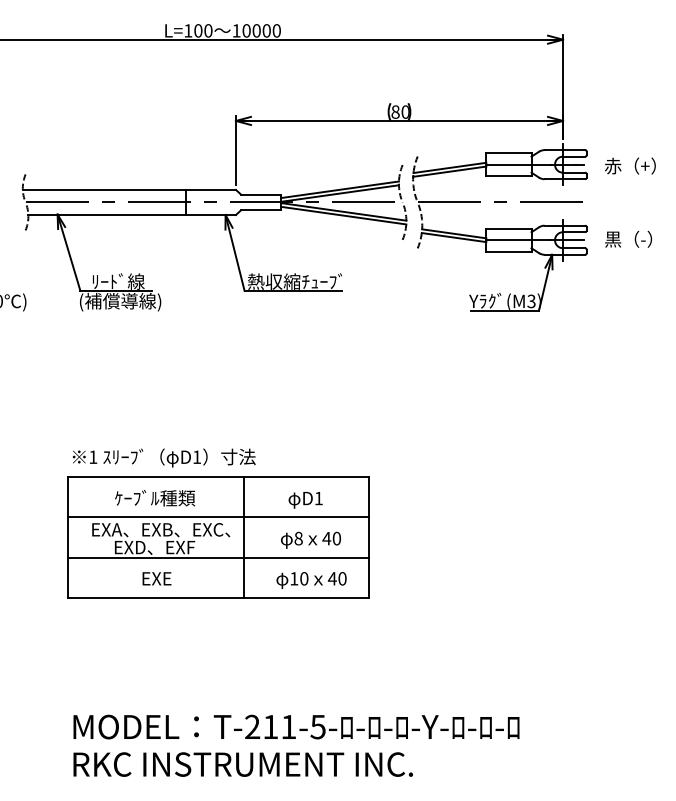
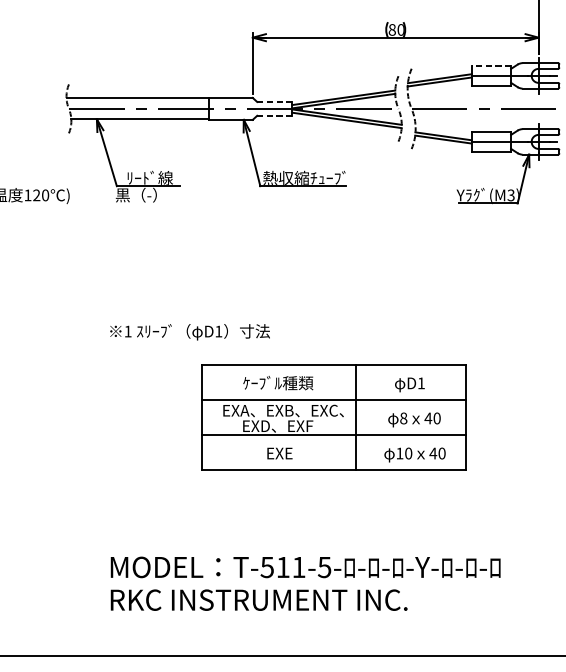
line: (508, 153) -> (491, 66), solid -> dashed
line: (260, 194) -> (274, 101), solid -> dashed
line: (261, 210) -> (275, 115), solid -> dashed
text: (120, 301) -> (151, 195), (補償導線) -> 黒（-）
part: (218, 537) -> (333, 417), moved
text: (252, 726) -> (267, 566), T-211-5- -> T-511-5-

